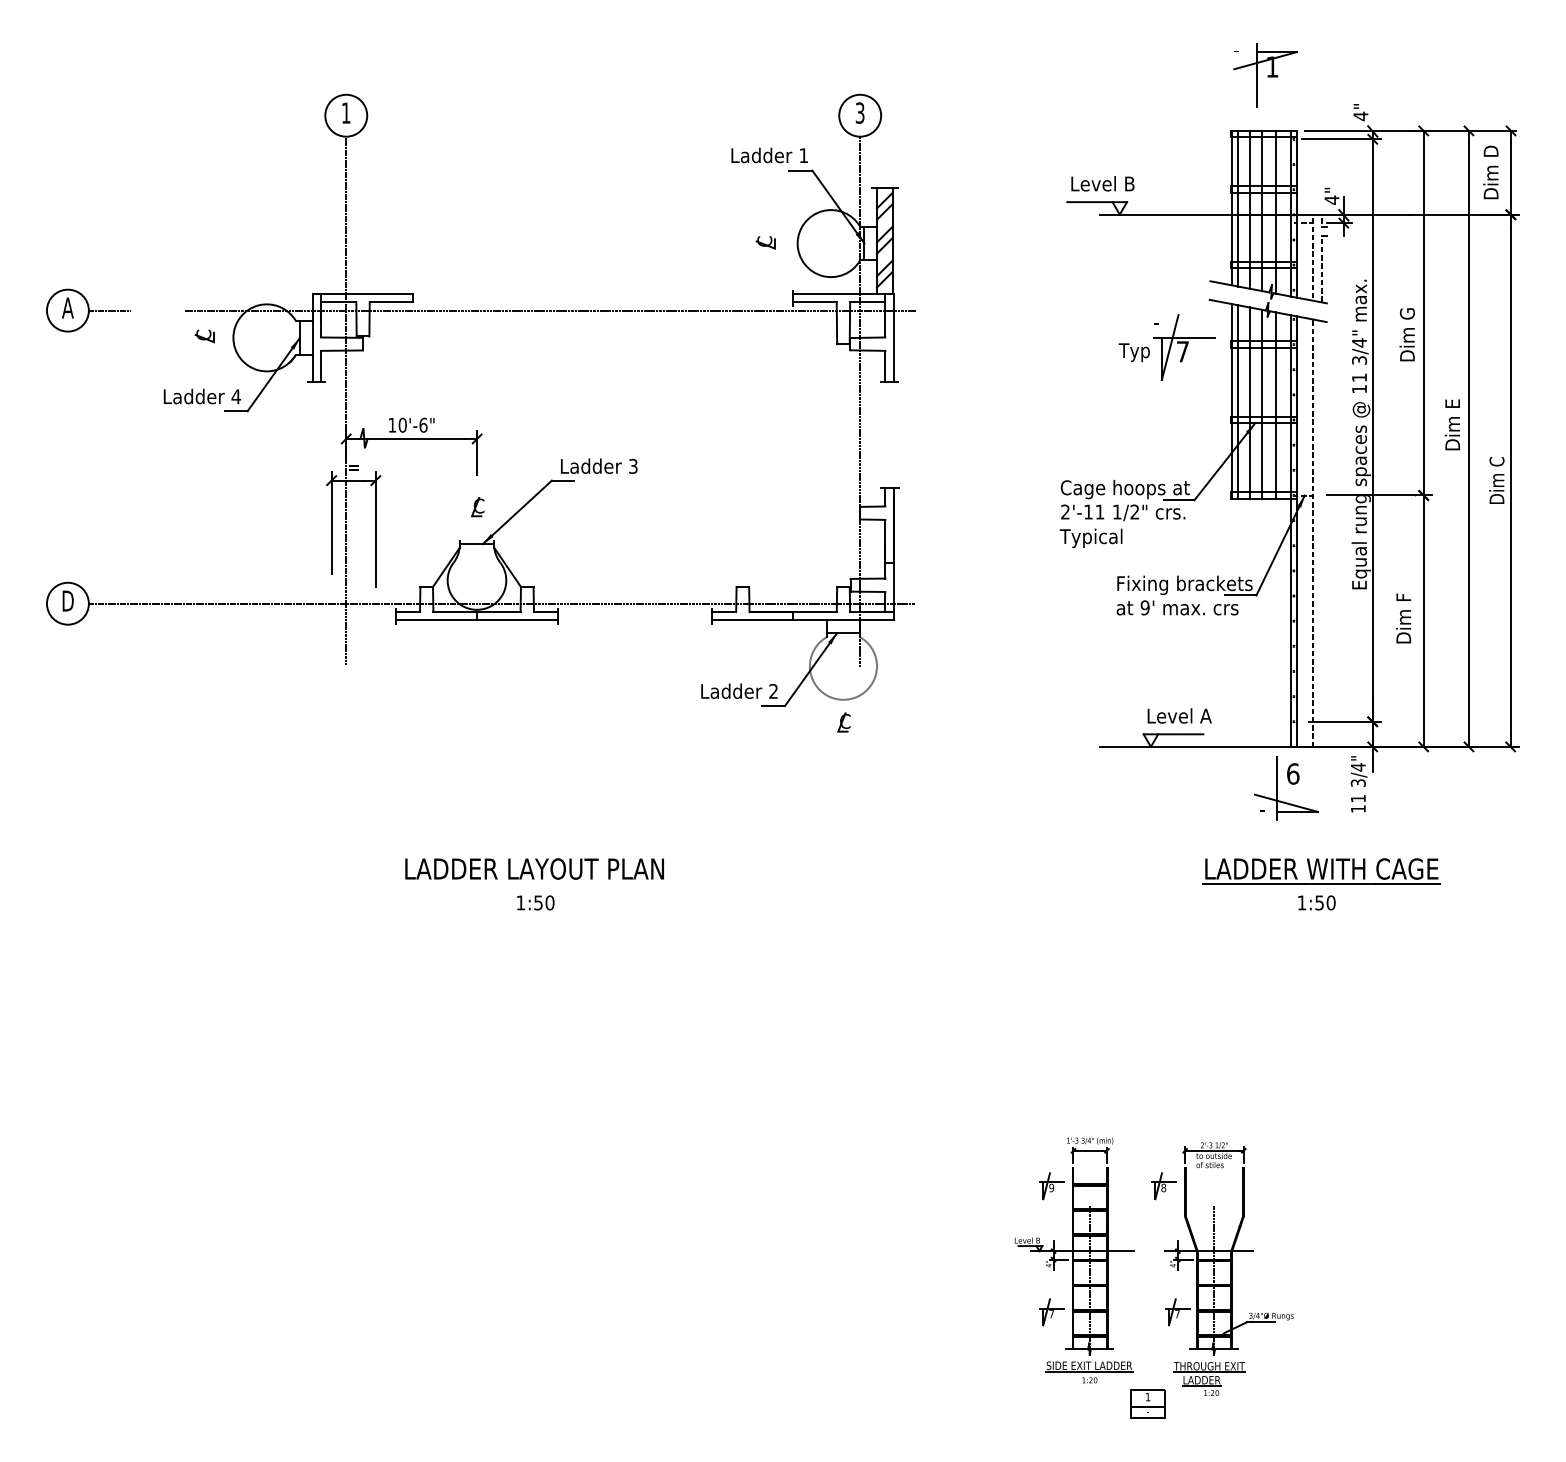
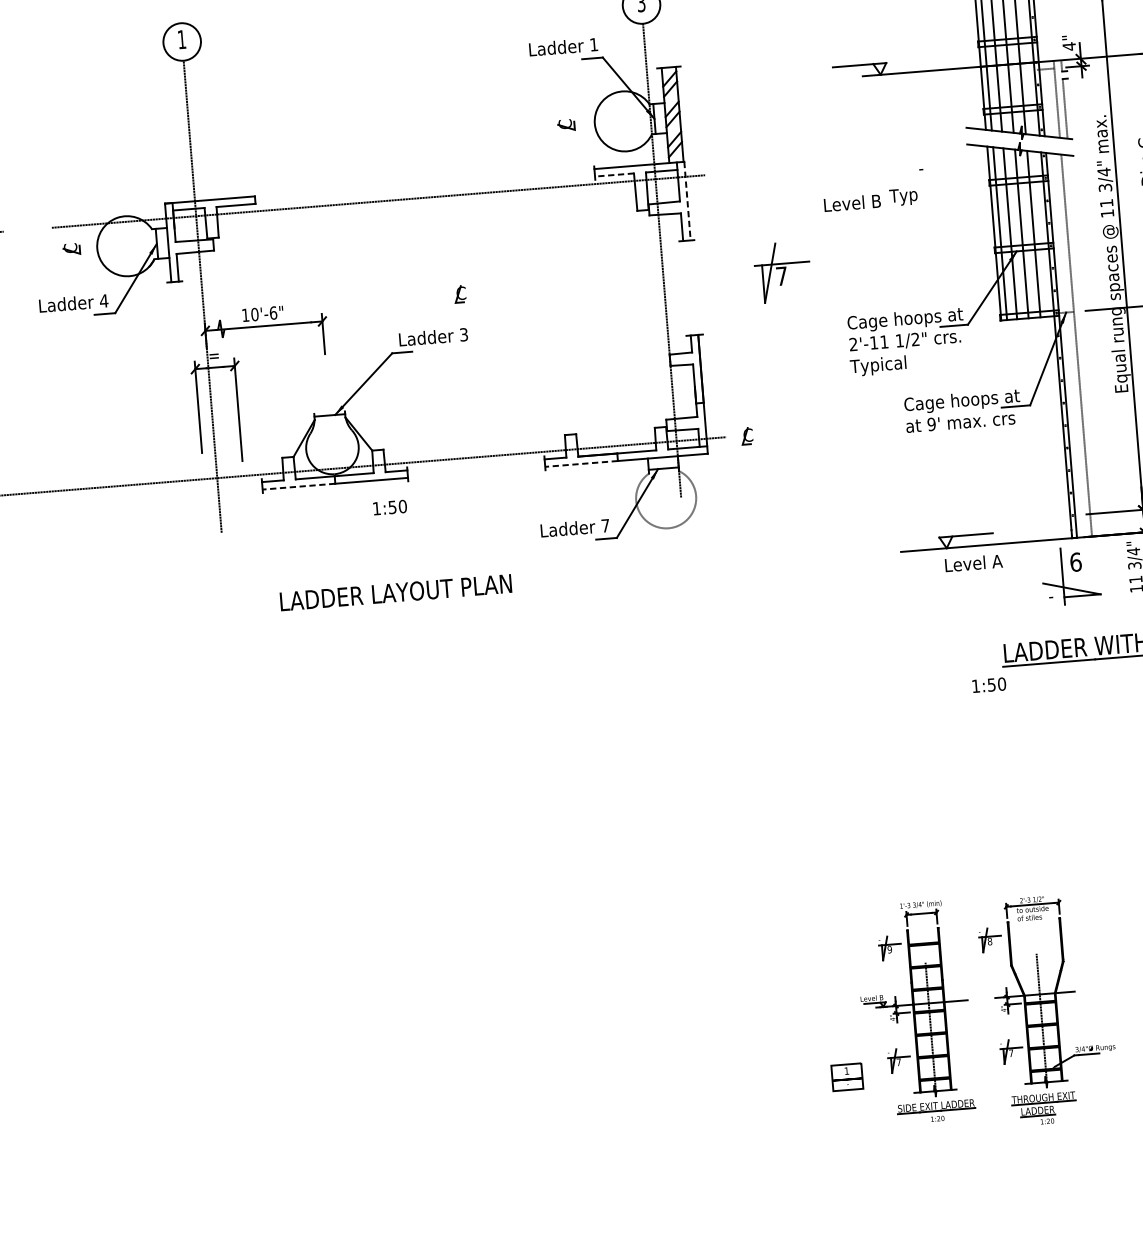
text: (1102, 183) -> (852, 202), moved
line: (814, 302) -> (614, 175), solid -> dashed
line: (893, 337) -> (687, 200), solid -> dashed
part: (1184, 346) -> (782, 271), moved
part: (477, 507) -> (460, 294), moved
text: (1184, 585) -> (965, 401), Fixing brackets -> Cage hoops at
line: (436, 620) -> (299, 486), solid -> dashed
line: (752, 620) -> (581, 463), solid -> dashed
text: (773, 690) -> (605, 525), 2 -> 7
text: (1179, 715) -> (973, 562), moved
part: (843, 722) -> (746, 436), moved
text: (534, 868) -> (395, 592), moved
text: (535, 902) -> (389, 507), moved
text: (1316, 902) -> (988, 684), moved
part: (1147, 1403) -> (846, 1076), moved

